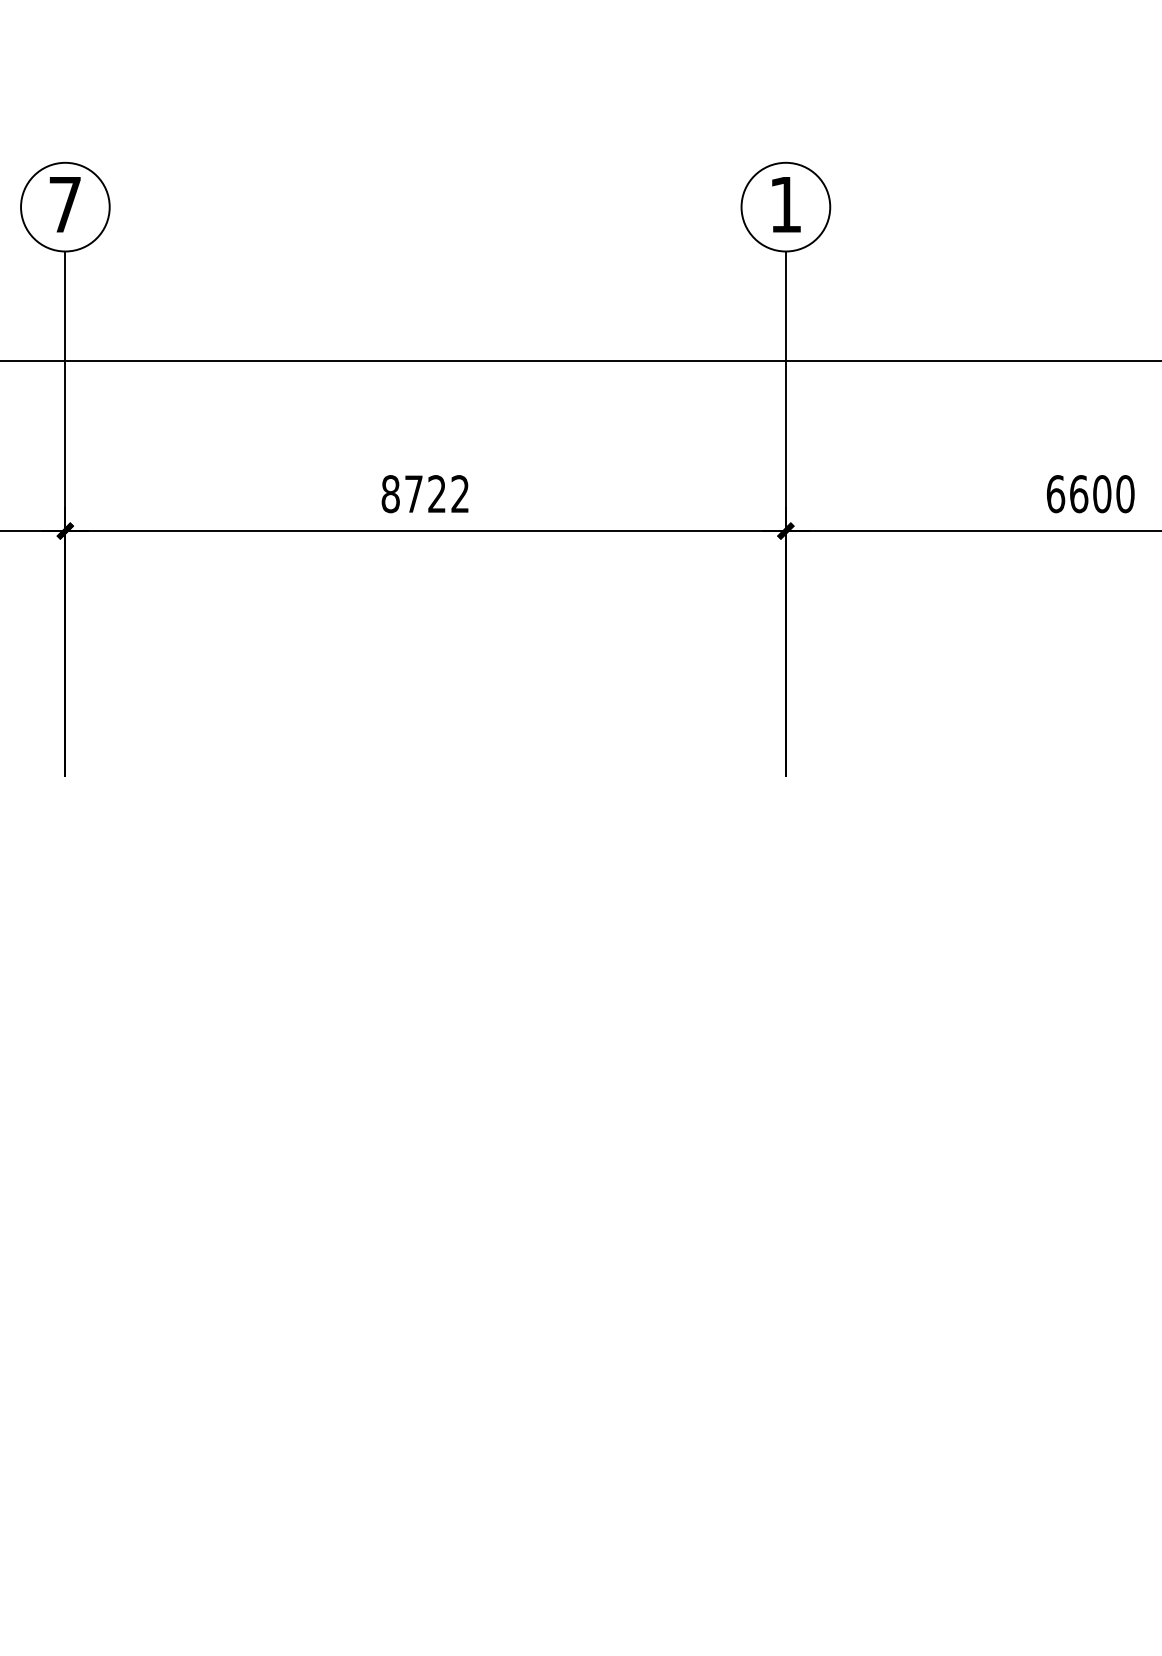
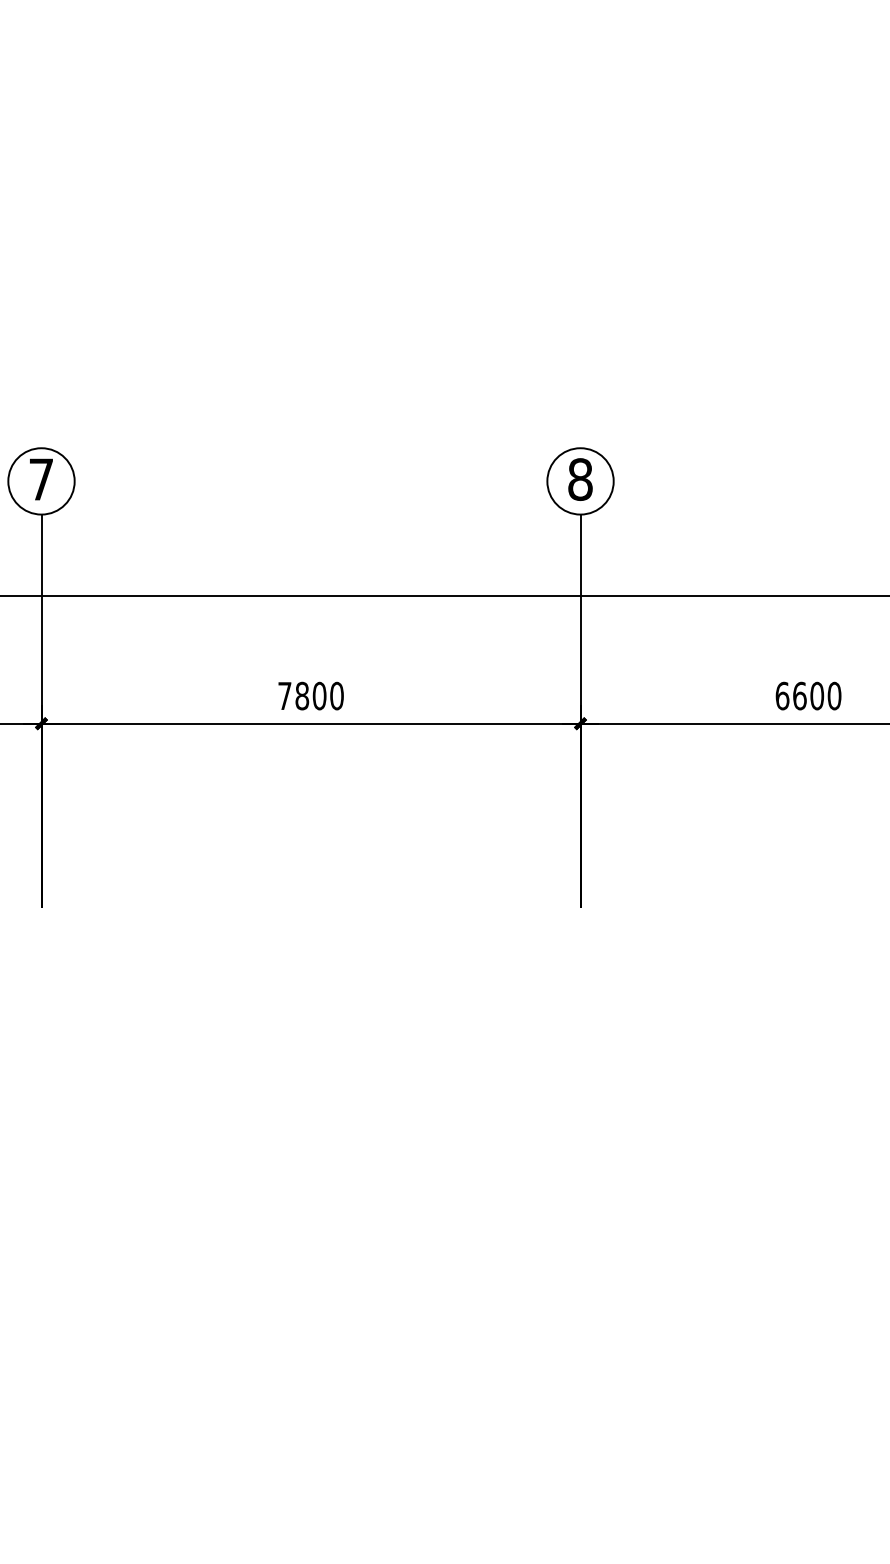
text: (785, 204) -> (580, 479), 1 -> 8
text: (424, 493) -> (310, 695), 8722 -> 7800

